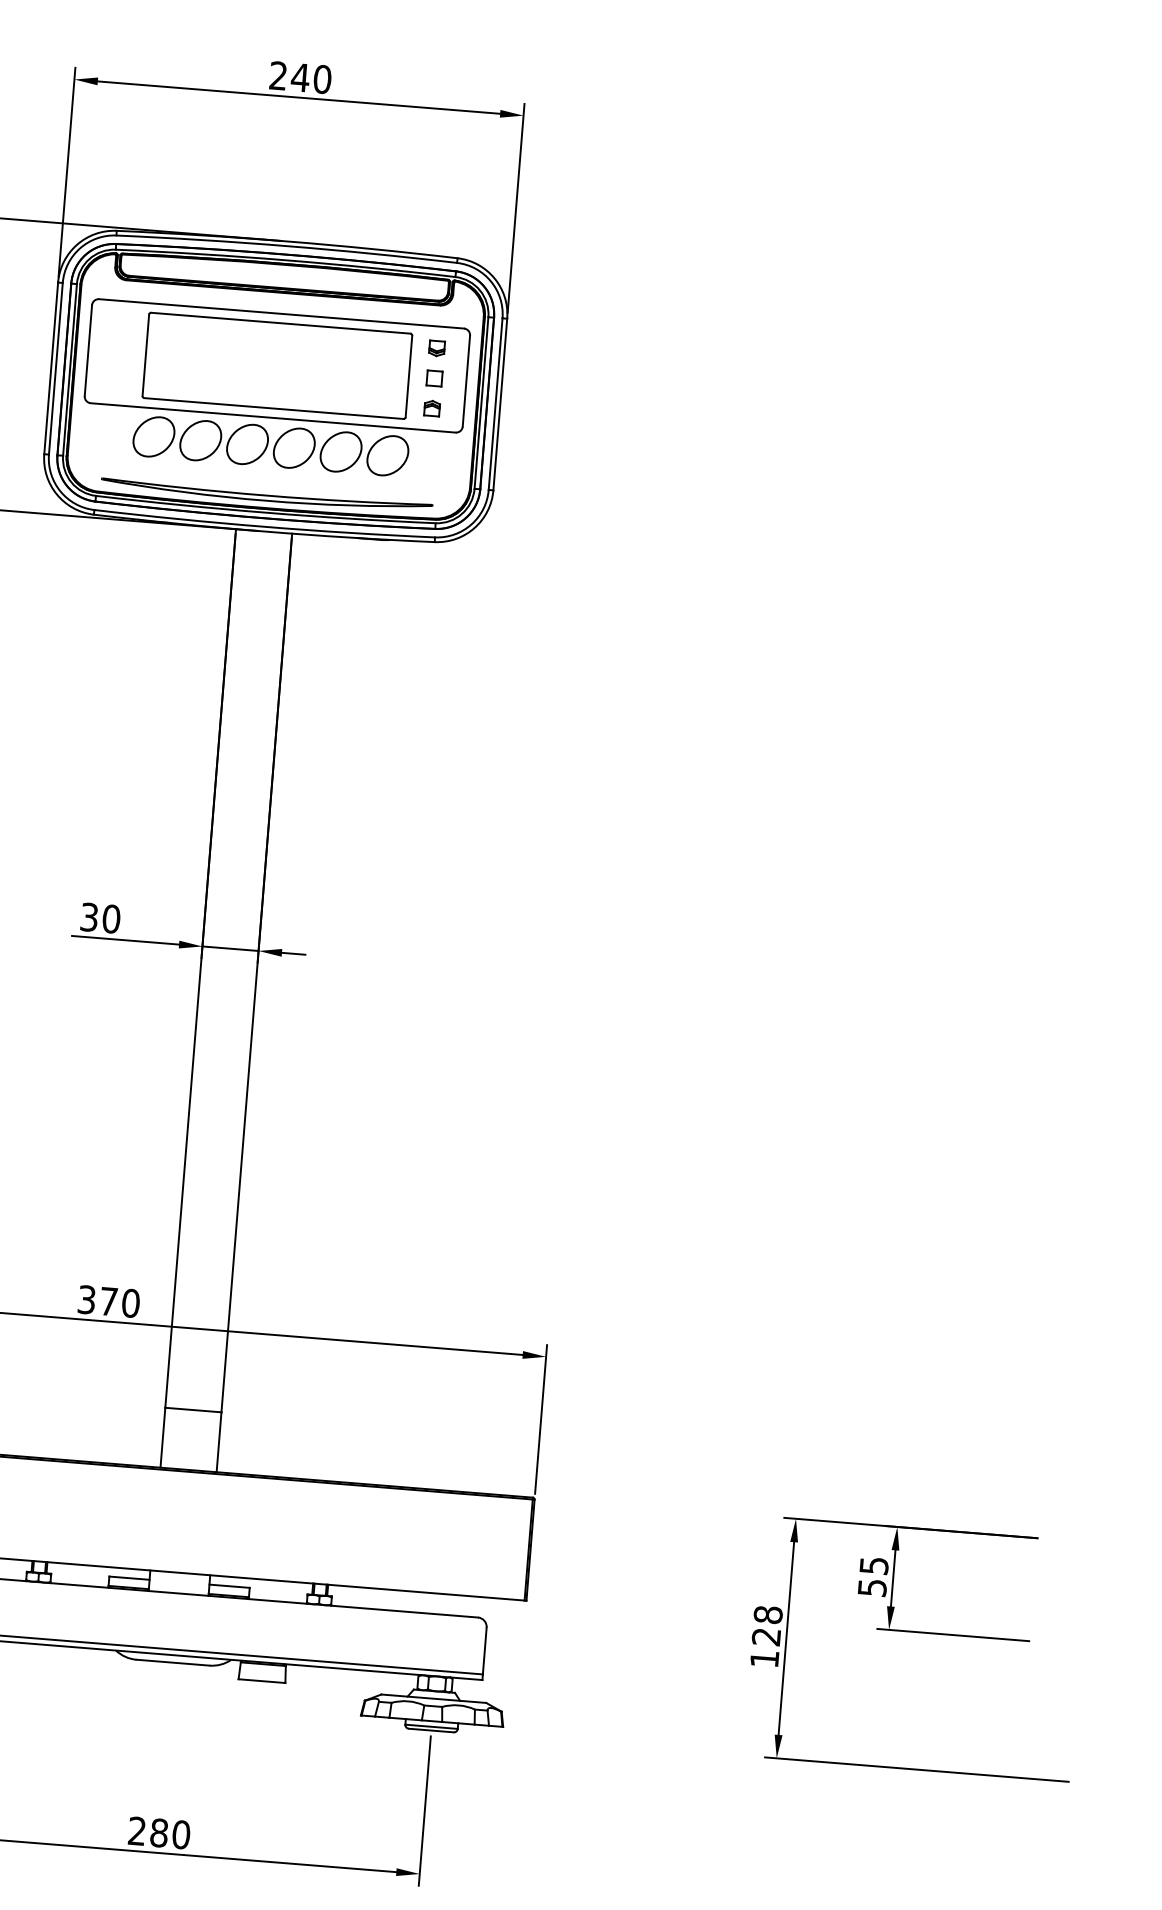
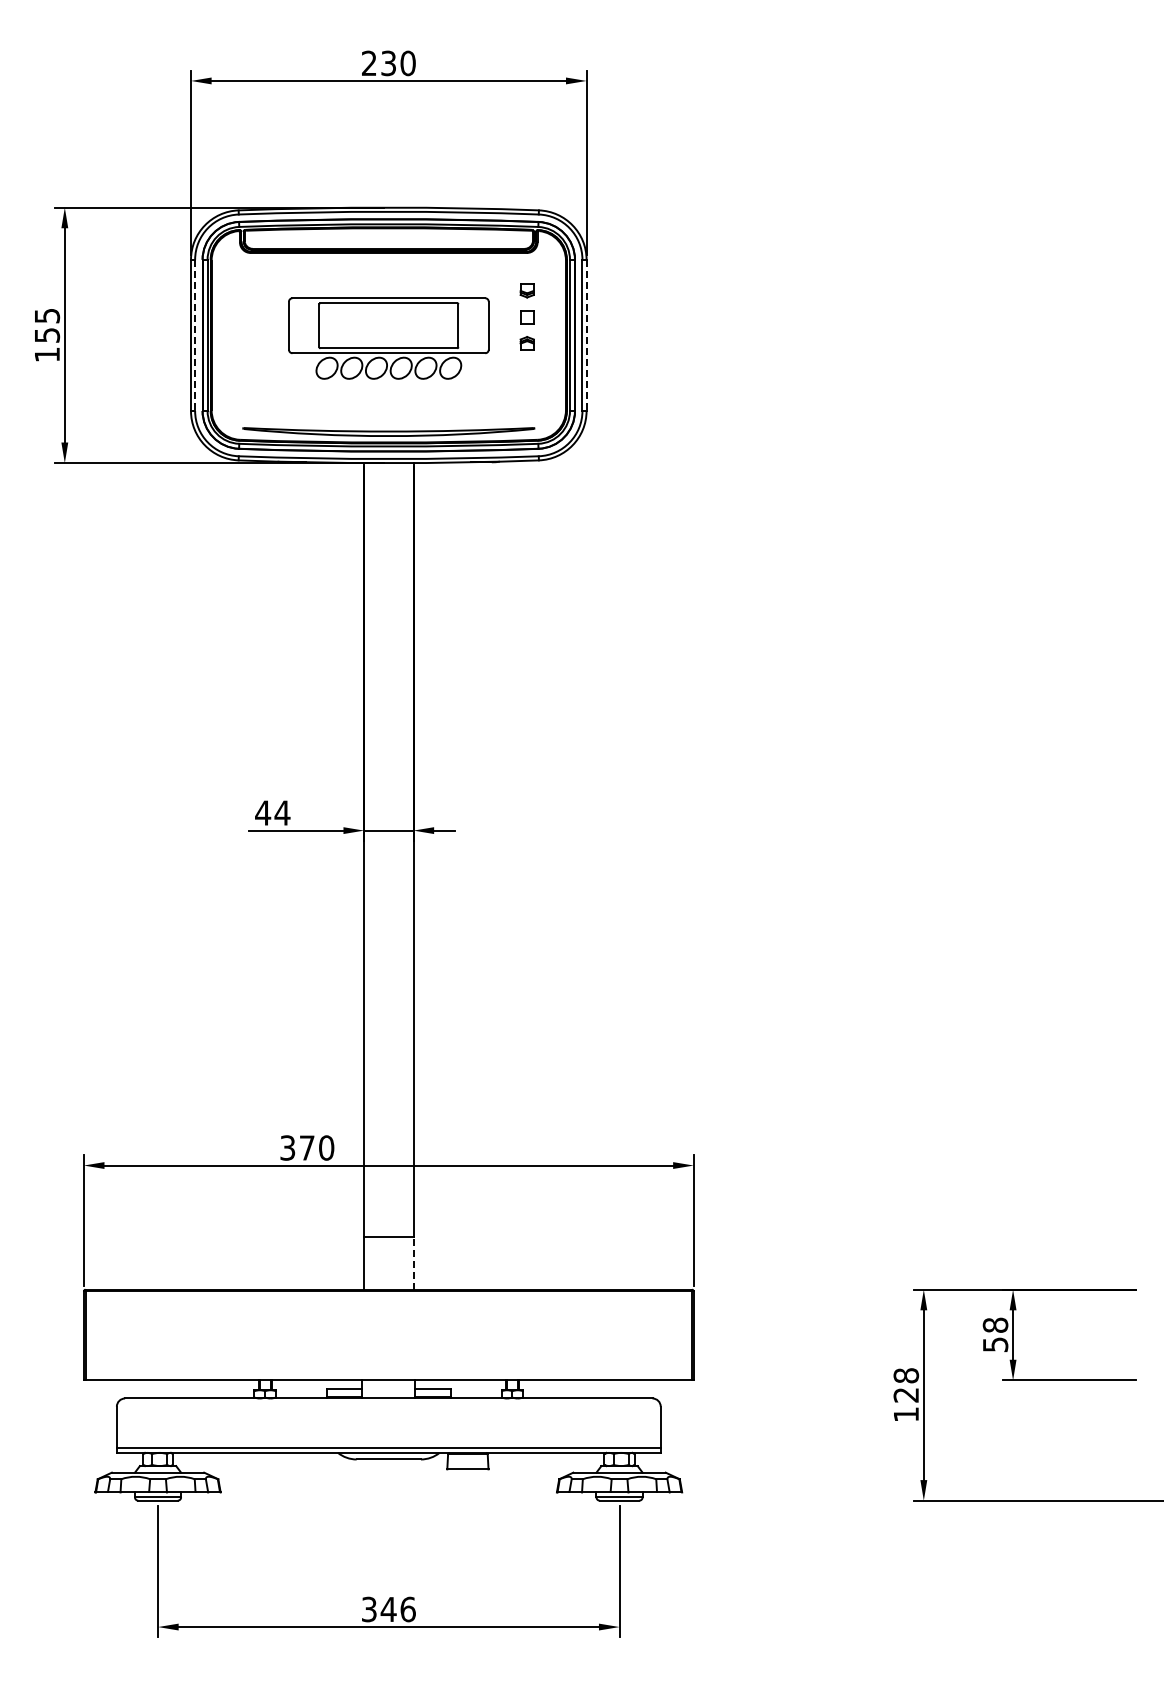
text: (300, 77) -> (388, 63), 240 -> 230
line: (56, 368) -> (195, 335), solid -> dashed
part: (275, 389) -> (388, 338), size x0.6
line: (500, 404) -> (586, 335), solid -> dashed
text: (100, 917) -> (272, 812), 30 -> 44
line: (219, 1441) -> (413, 1262), solid -> dashed
text: (874, 1564) -> (995, 1324), 55 -> 58
text: (159, 1832) -> (388, 1609), 280 -> 346

